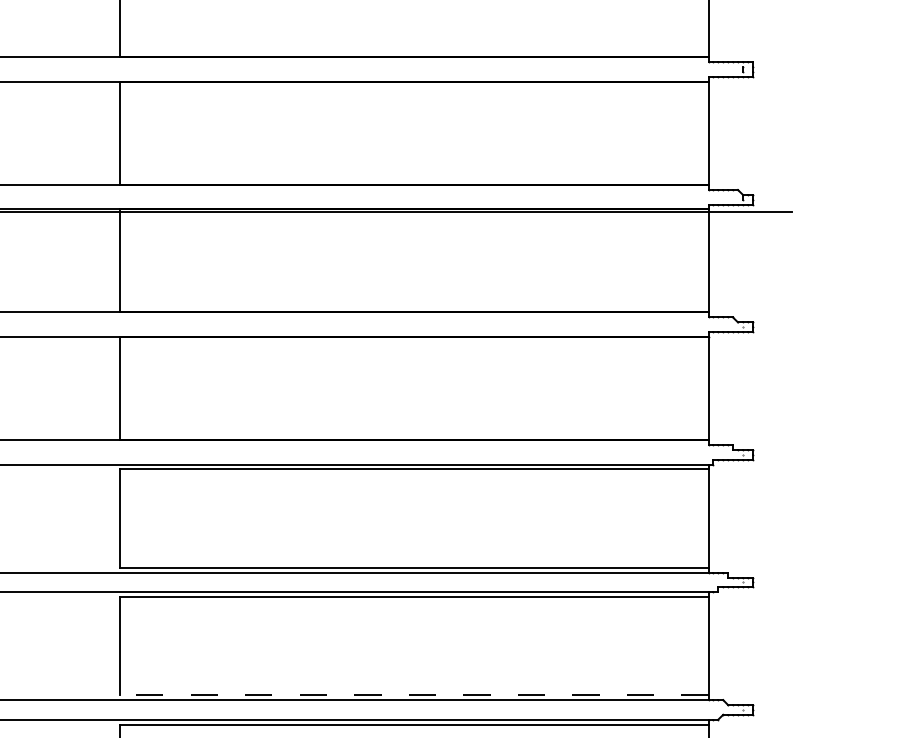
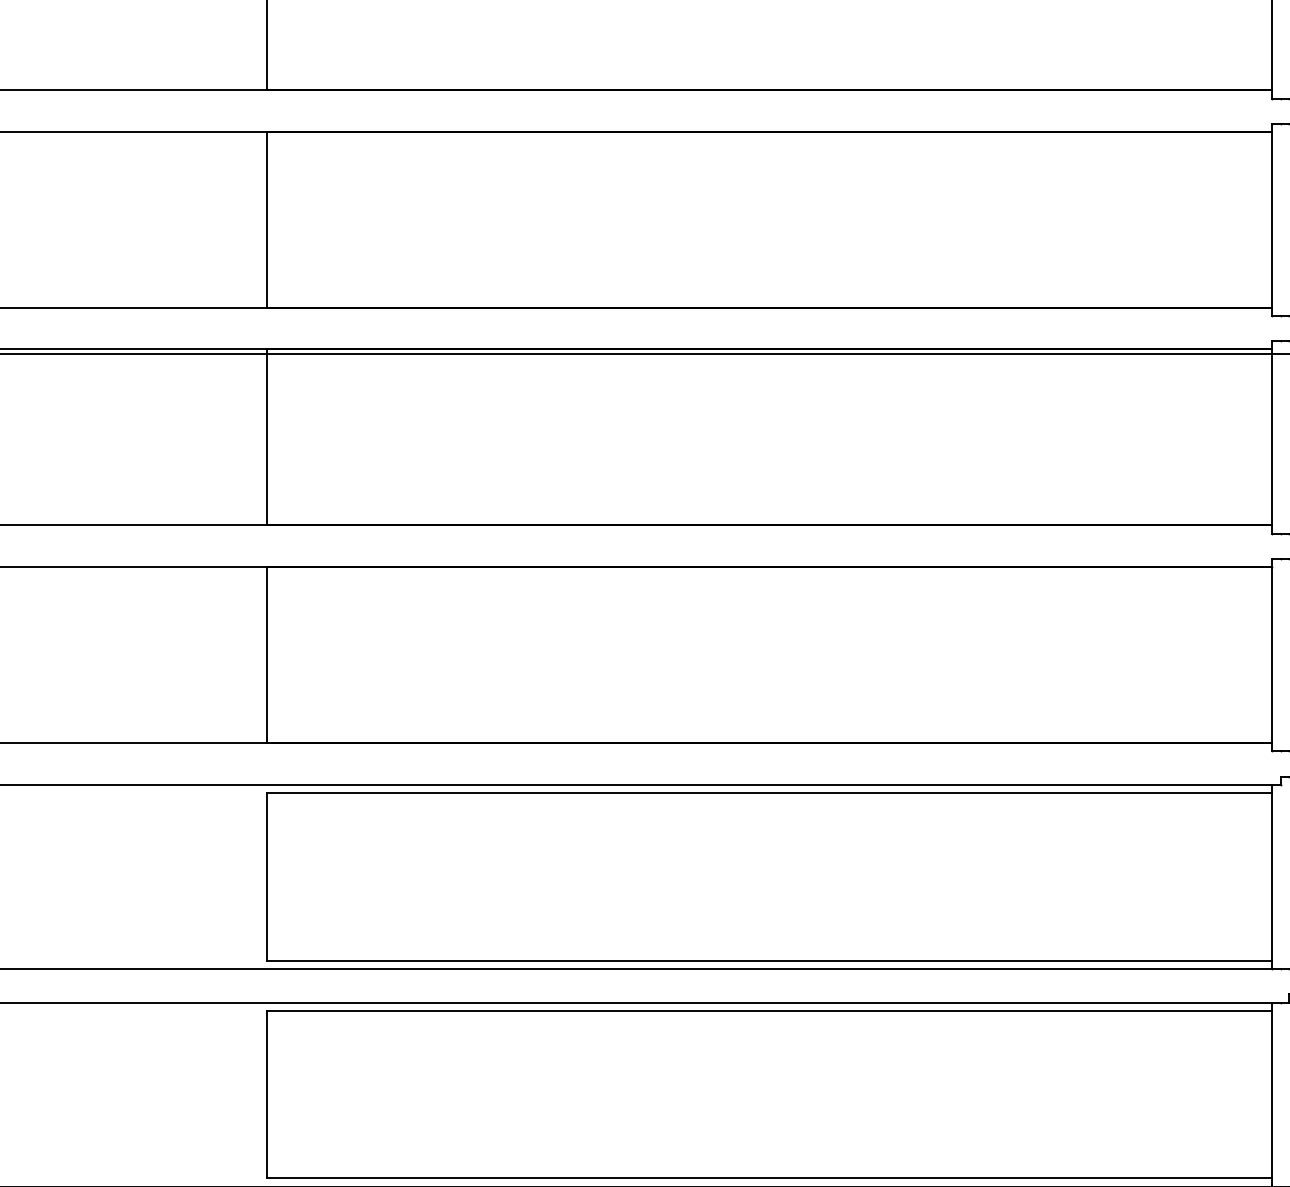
line: (413, 695) -> (768, 1178), dashed -> solid

